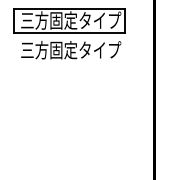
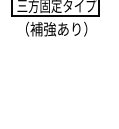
text: (71, 49) -> (57, 28), 三方固定タイプ -> （補強あり）

